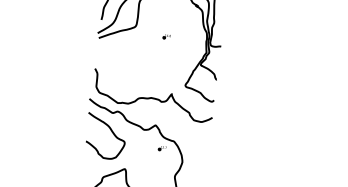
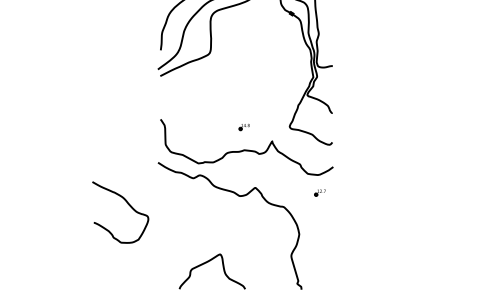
part: (166, 36) -> (243, 127), moved
curve: (111, 131) -> (127, 204), moved
part: (162, 148) -> (319, 192), moved

